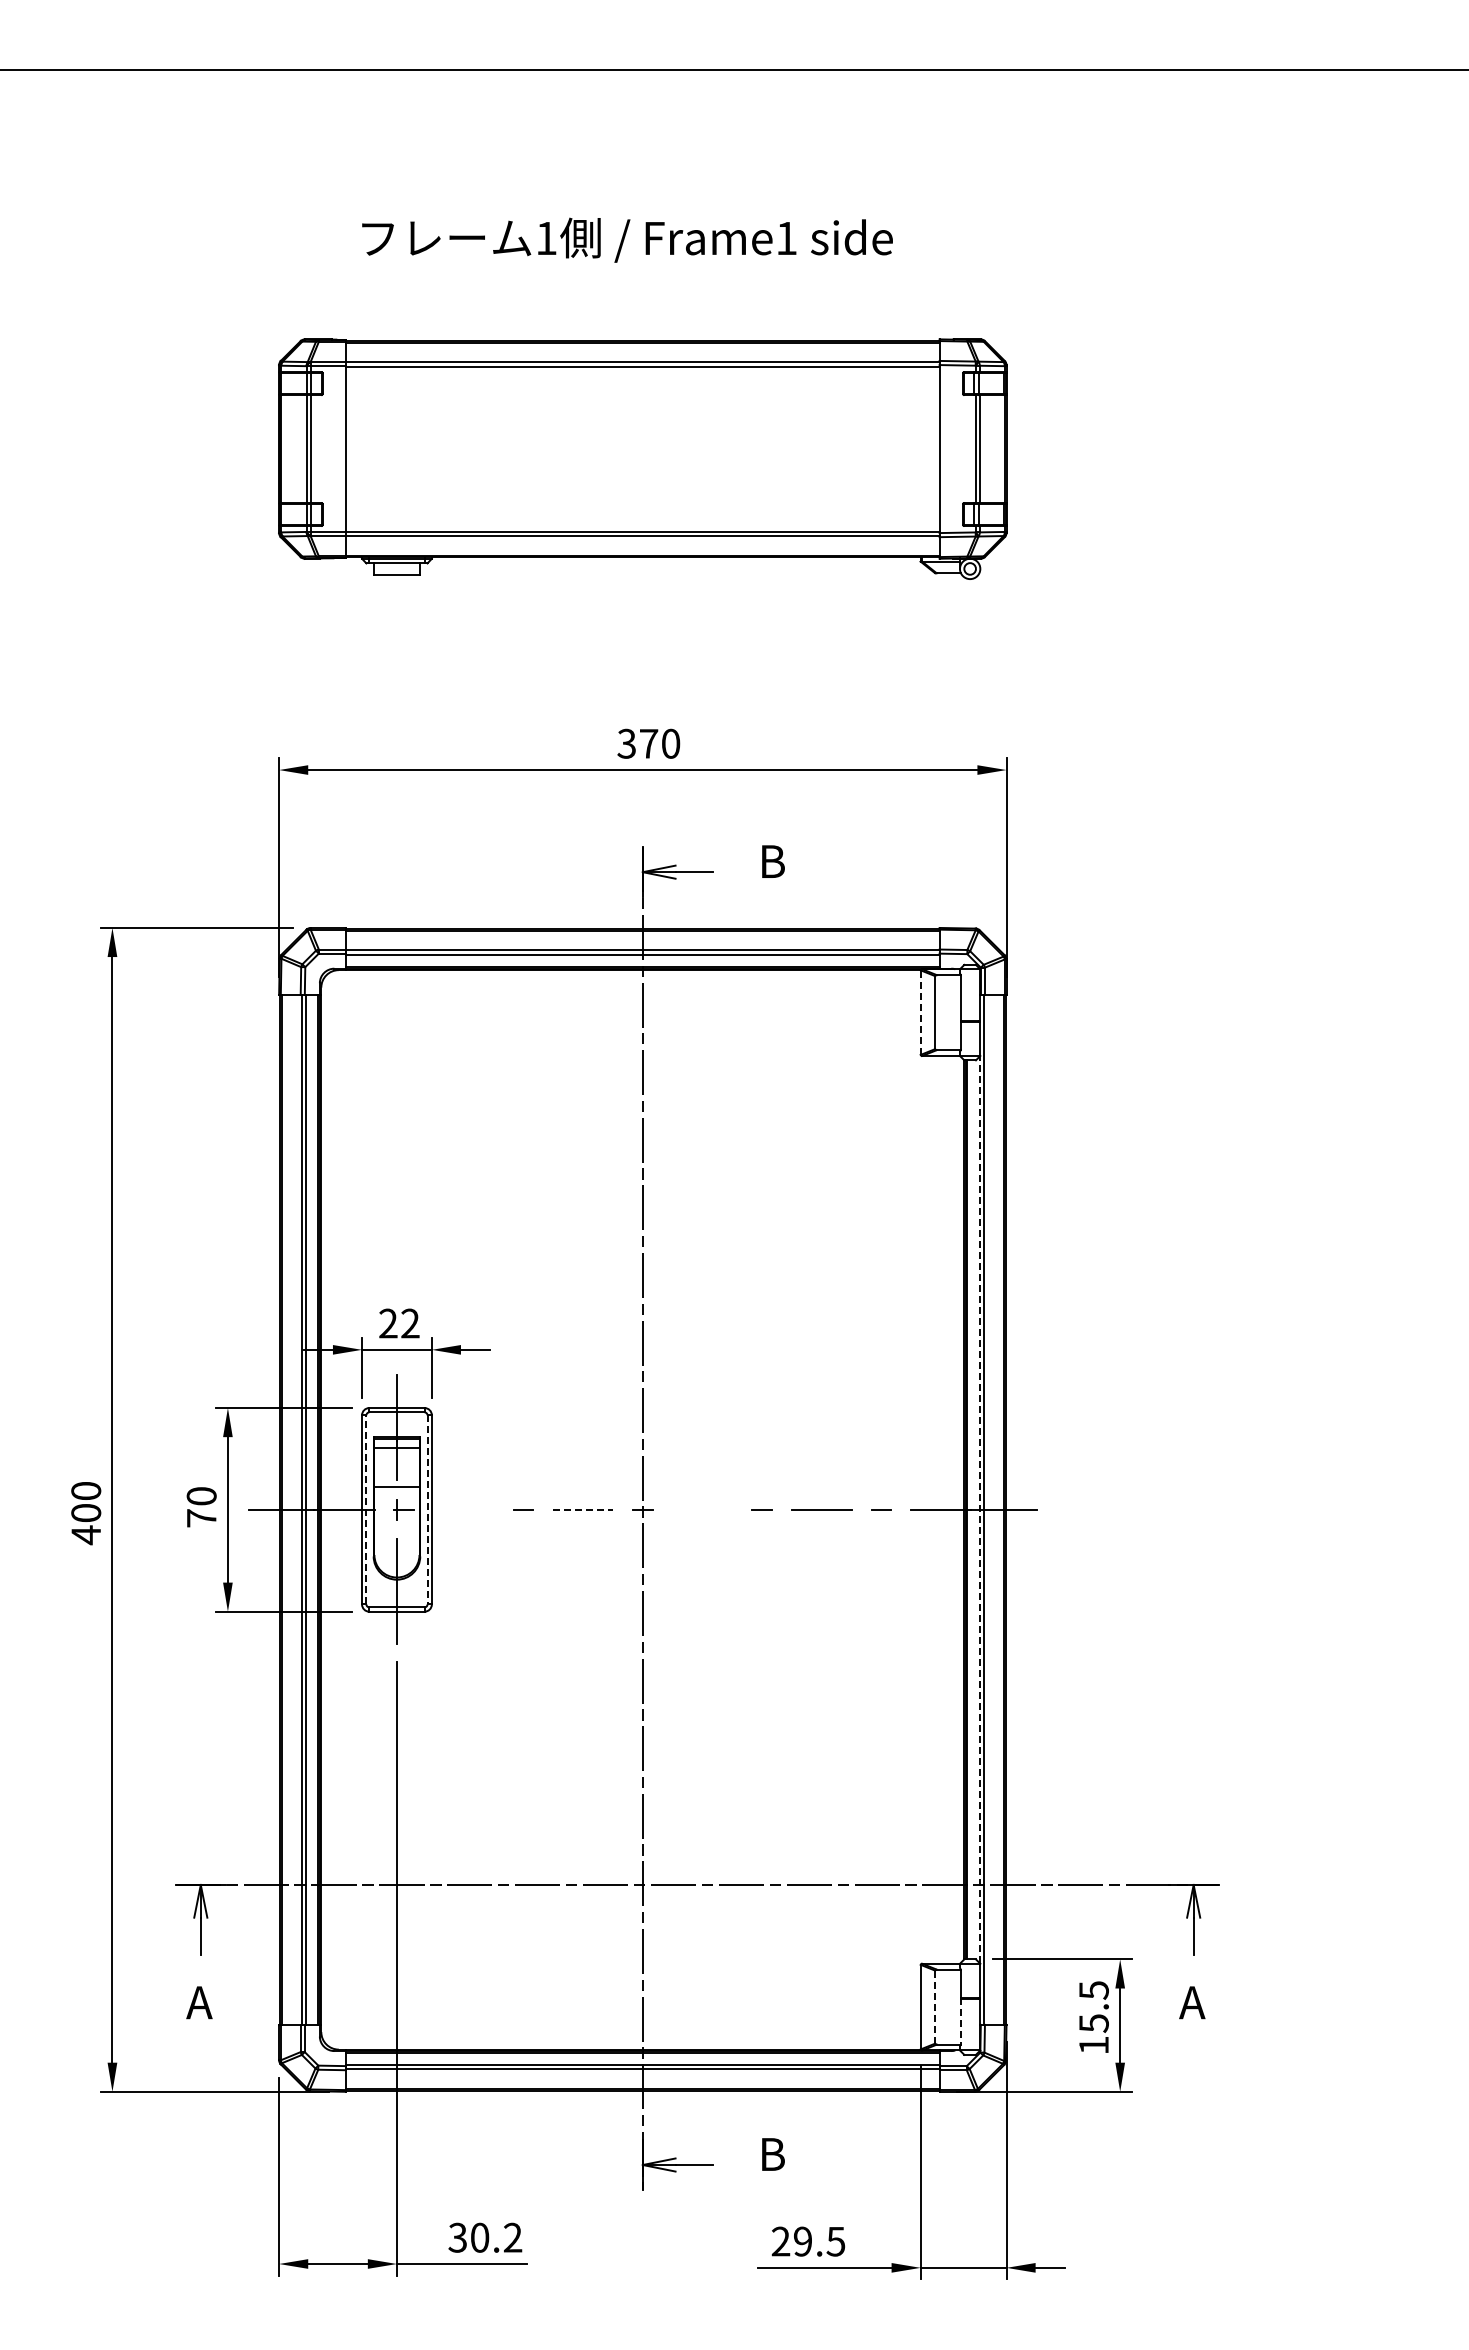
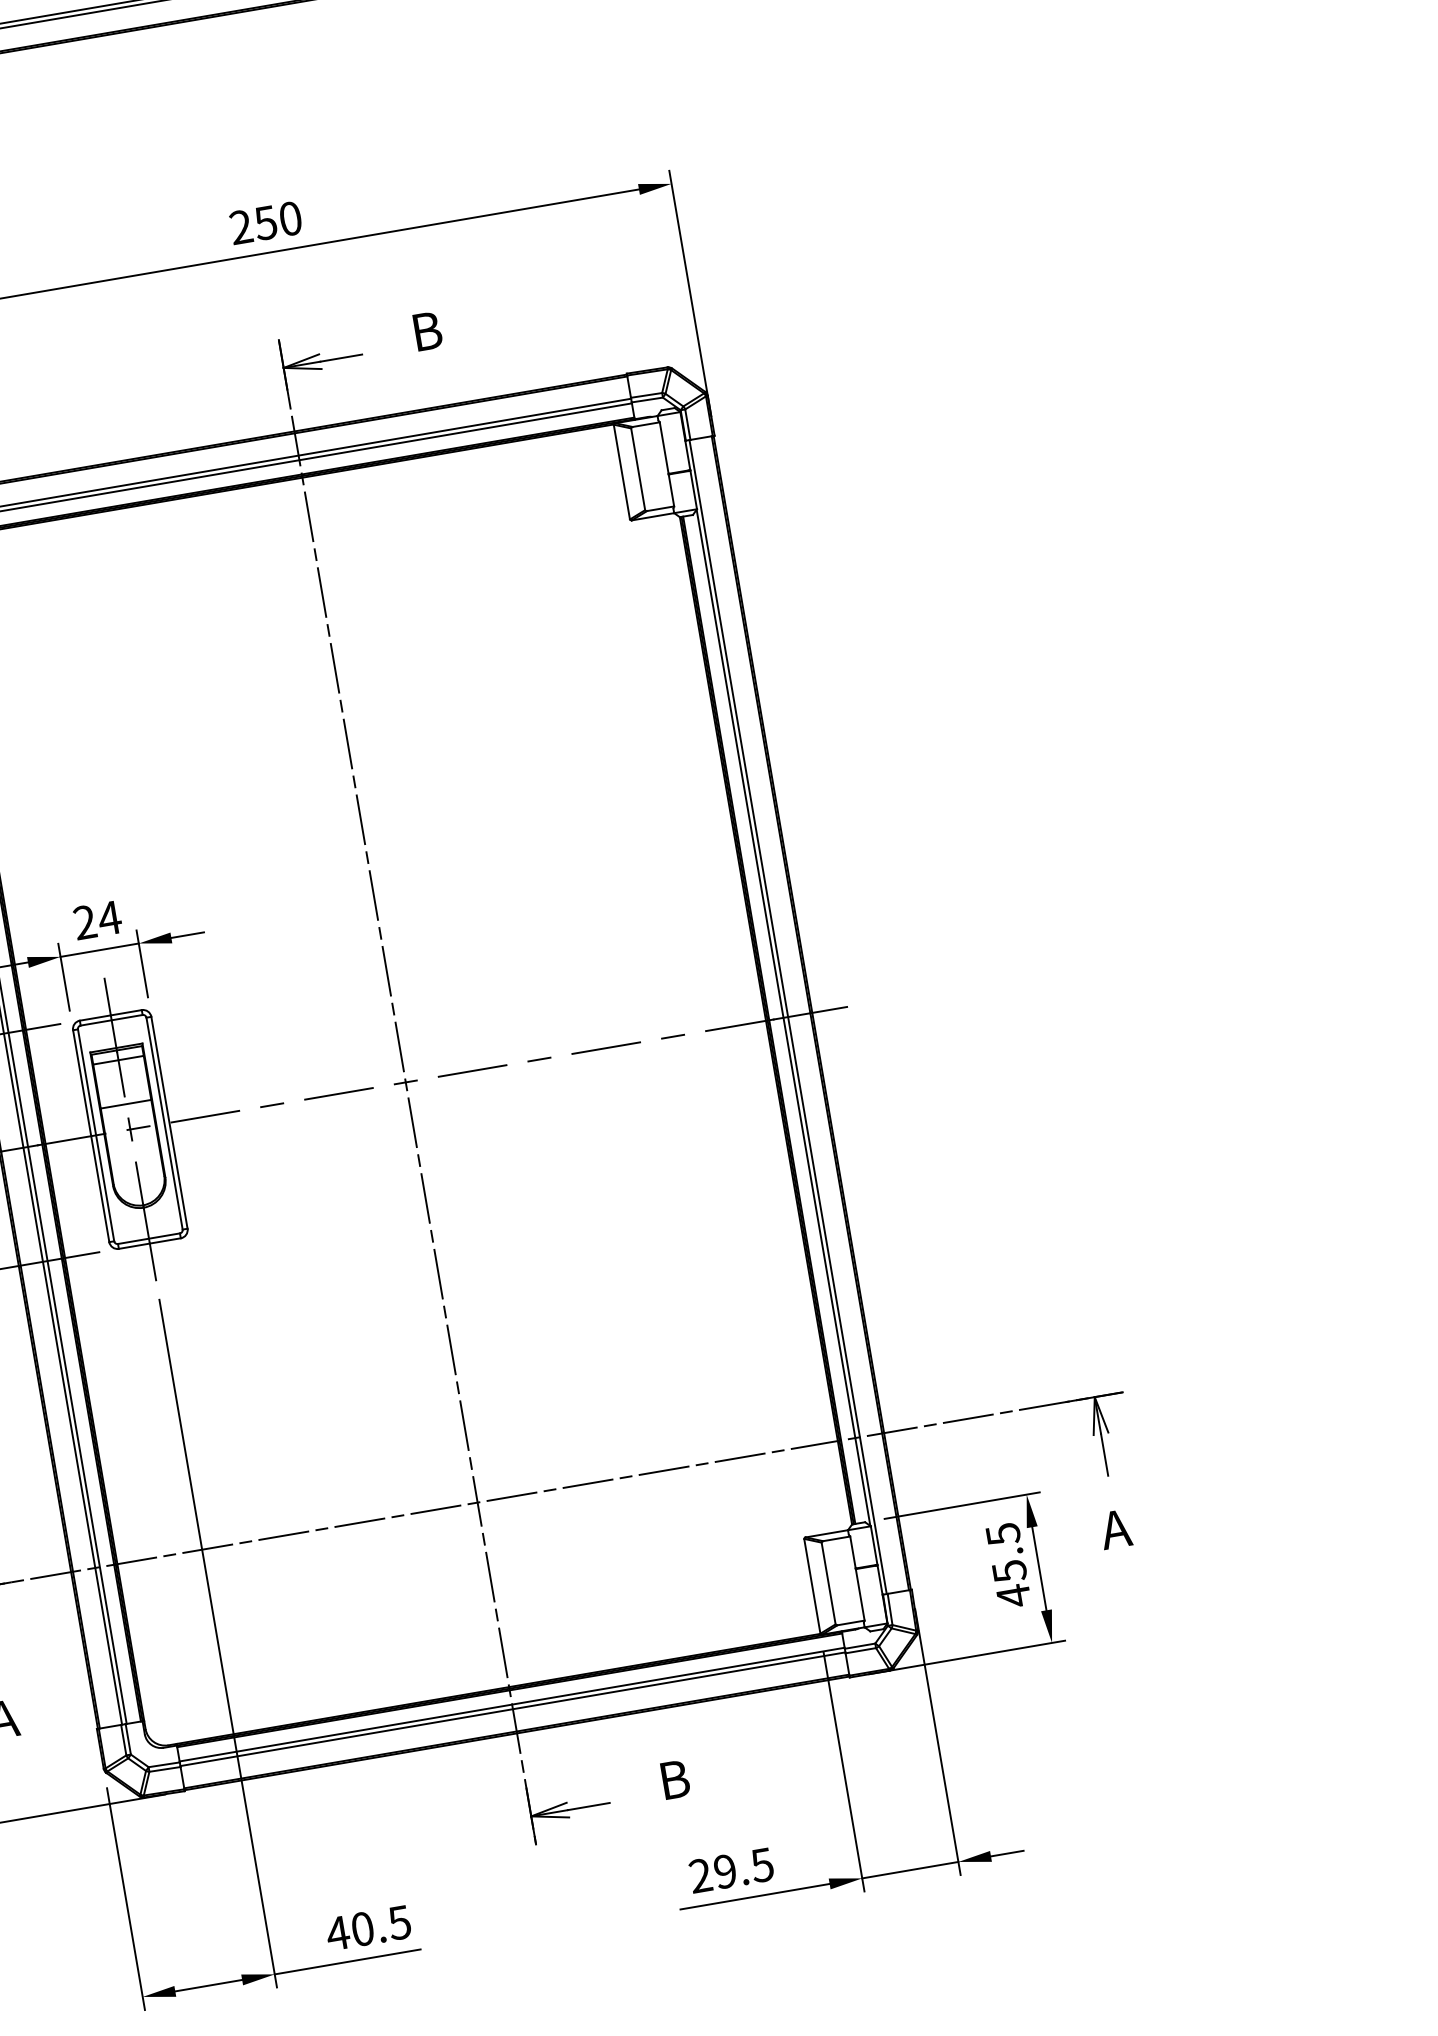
text: (637, 743) -> (253, 224), 370 -> 250
line: (920, 1012) -> (621, 471), dashed -> solid
text: (410, 1323) -> (109, 918), 22 -> 24
line: (366, 1509) -> (96, 1134), dashed -> solid
line: (427, 1509) -> (164, 1123), dashed -> solid
line: (463, 1509) -> (204, 1116), added
line: (583, 1509) -> (339, 1093), dashed -> solid
line: (702, 1509) -> (472, 1070), added
line: (979, 1509) -> (782, 1017), dashed -> solid
line: (935, 2007) -> (828, 1583), dashed -> solid
line: (960, 2021) -> (859, 1594), dashed -> solid
text: (1093, 2045) -> (1013, 1596), 15.5 -> 45.5
text: (484, 2237) -> (367, 1927), 30.2 -> 40.5

